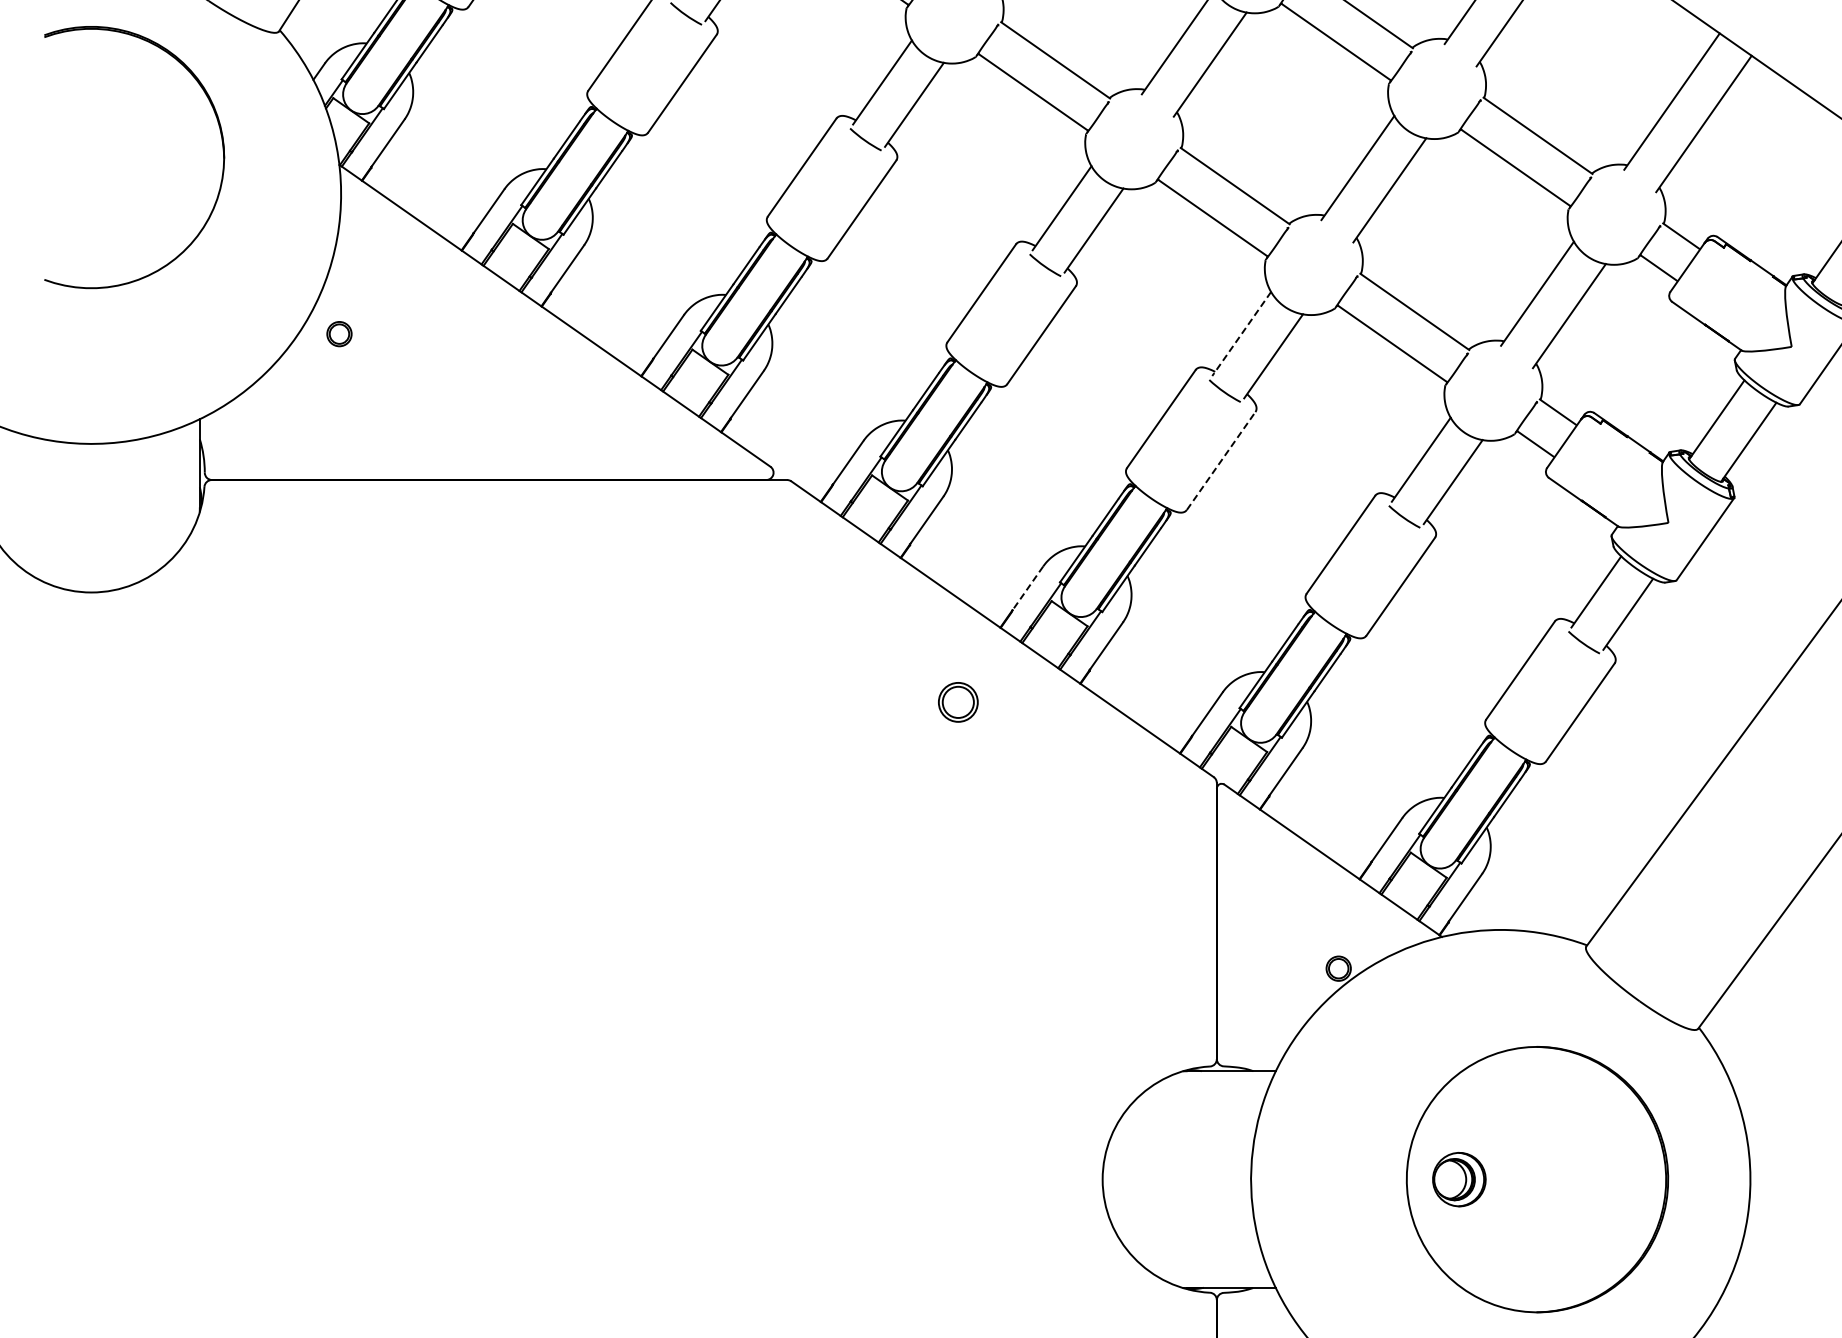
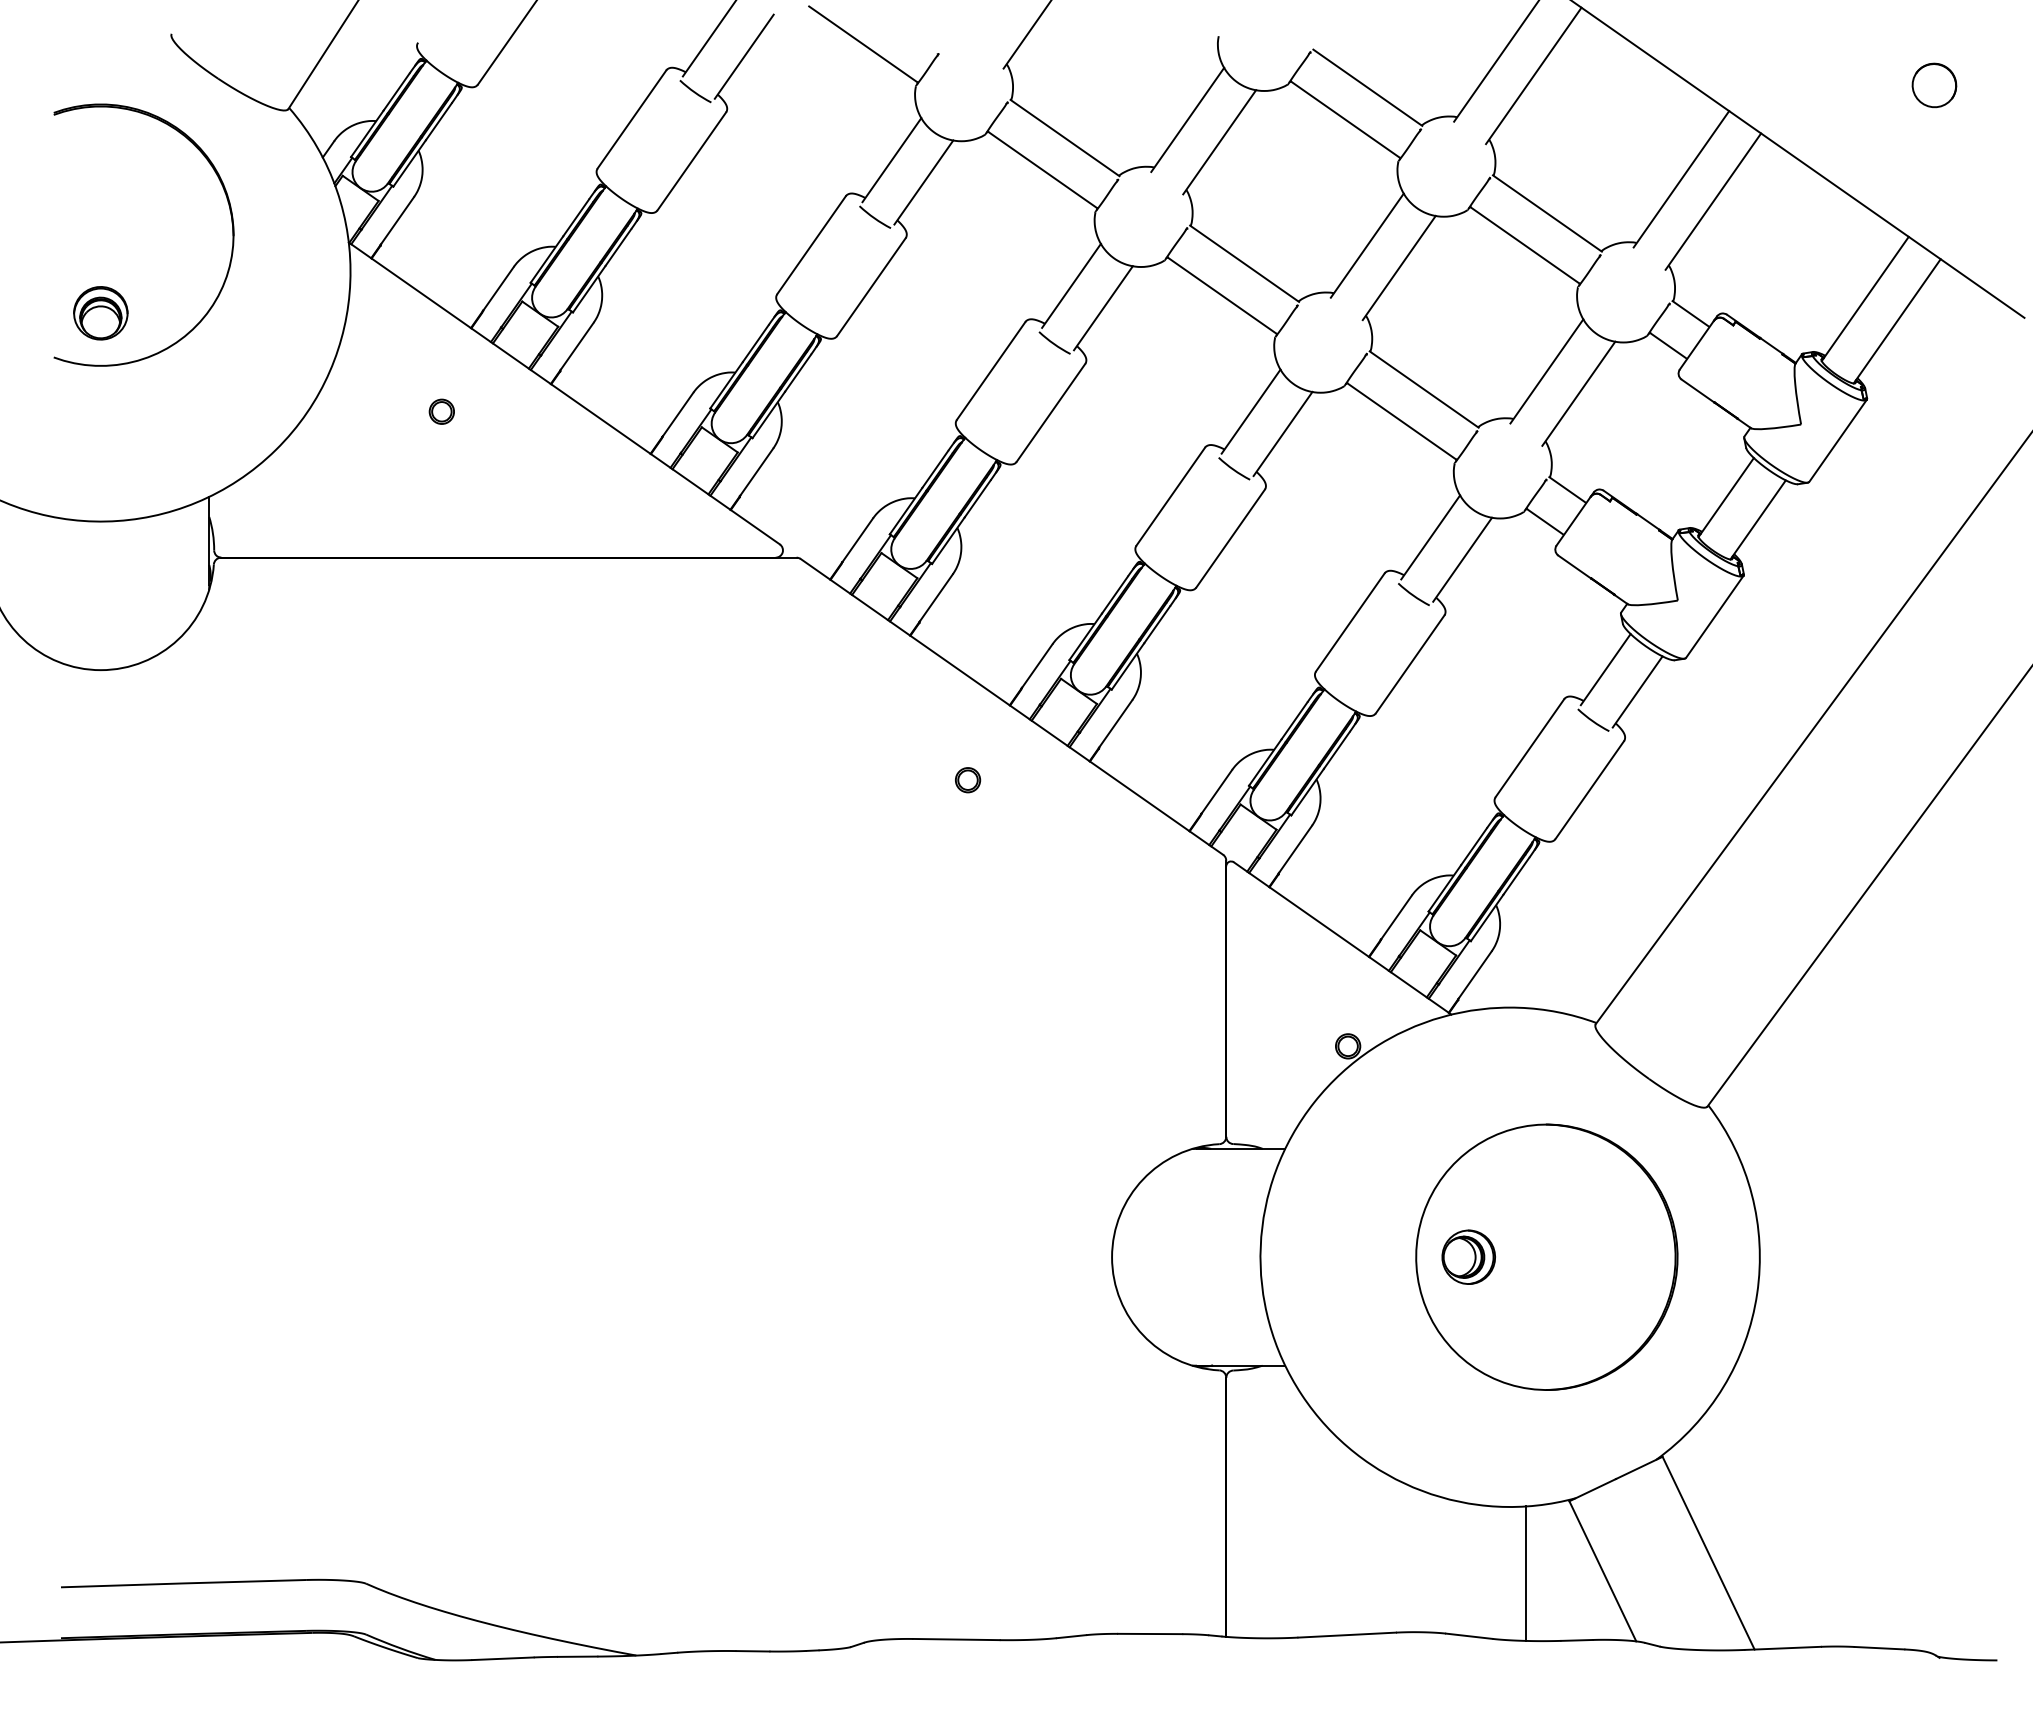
part: (91, 235) -> (100, 313), added
part: (339, 333) -> (441, 411), moved
line: (1241, 334) -> (1250, 412), dashed -> solid
line: (1221, 460) -> (1230, 538), dashed -> solid
line: (1028, 588) -> (1037, 666), dashed -> solid
part: (959, 702) -> (968, 780), size x0.62

